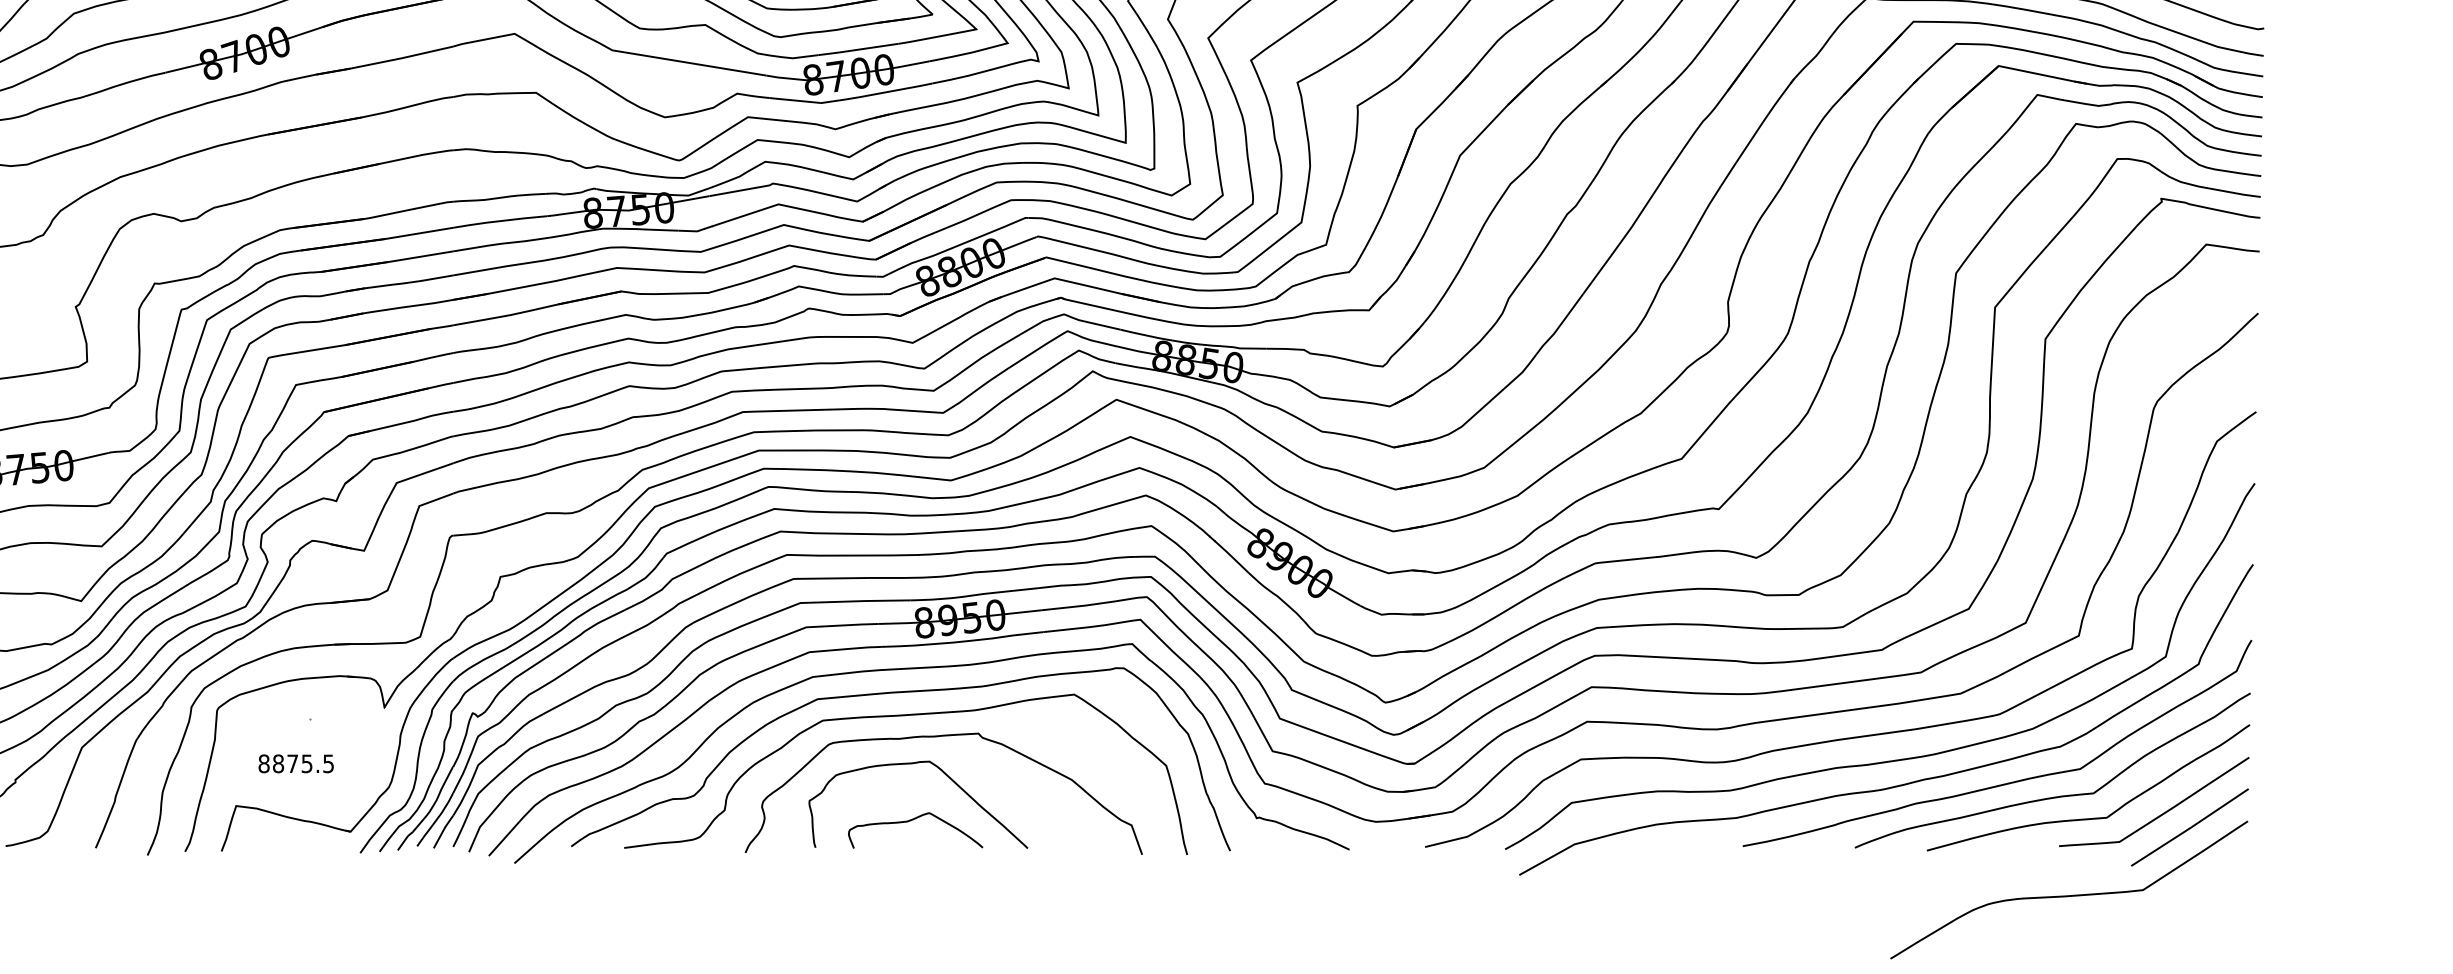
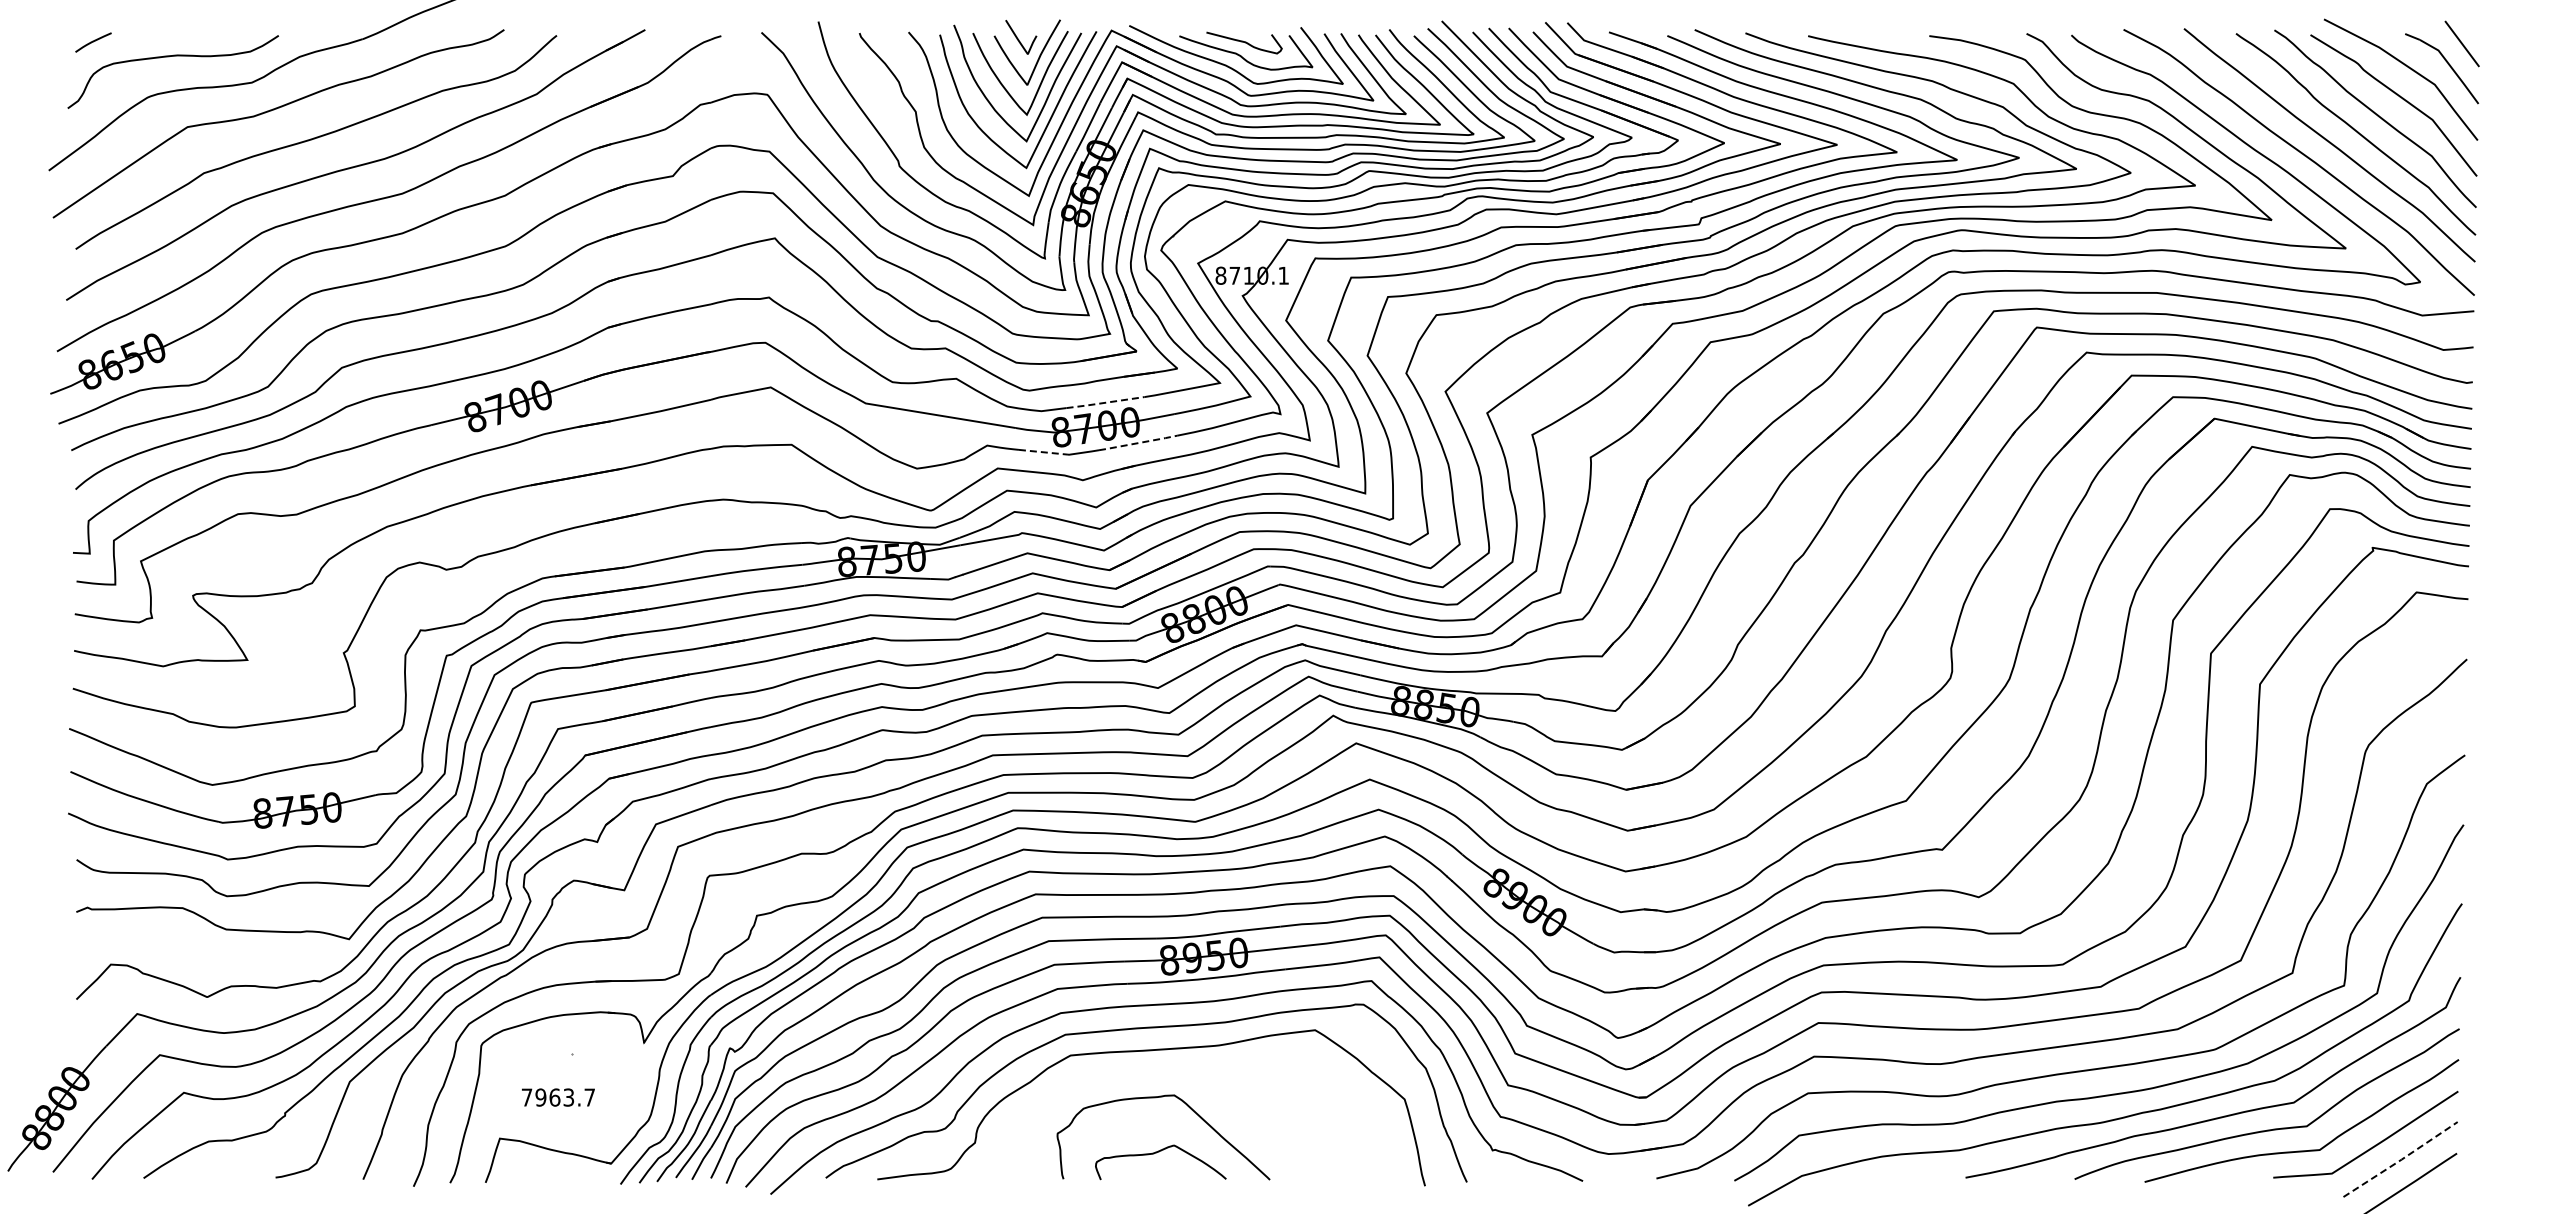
line: (856, 50) -> (1103, 403), solid -> dashed
line: (892, 91) -> (1138, 443), solid -> dashed
line: (795, 100) -> (1043, 452), solid -> dashed
curve: (943, 737) -> (1187, 1071), removed
text: (295, 763) -> (557, 1097), 8875.5 -> 7963.7
line: (2190, 827) -> (2401, 1159), solid -> dashed

